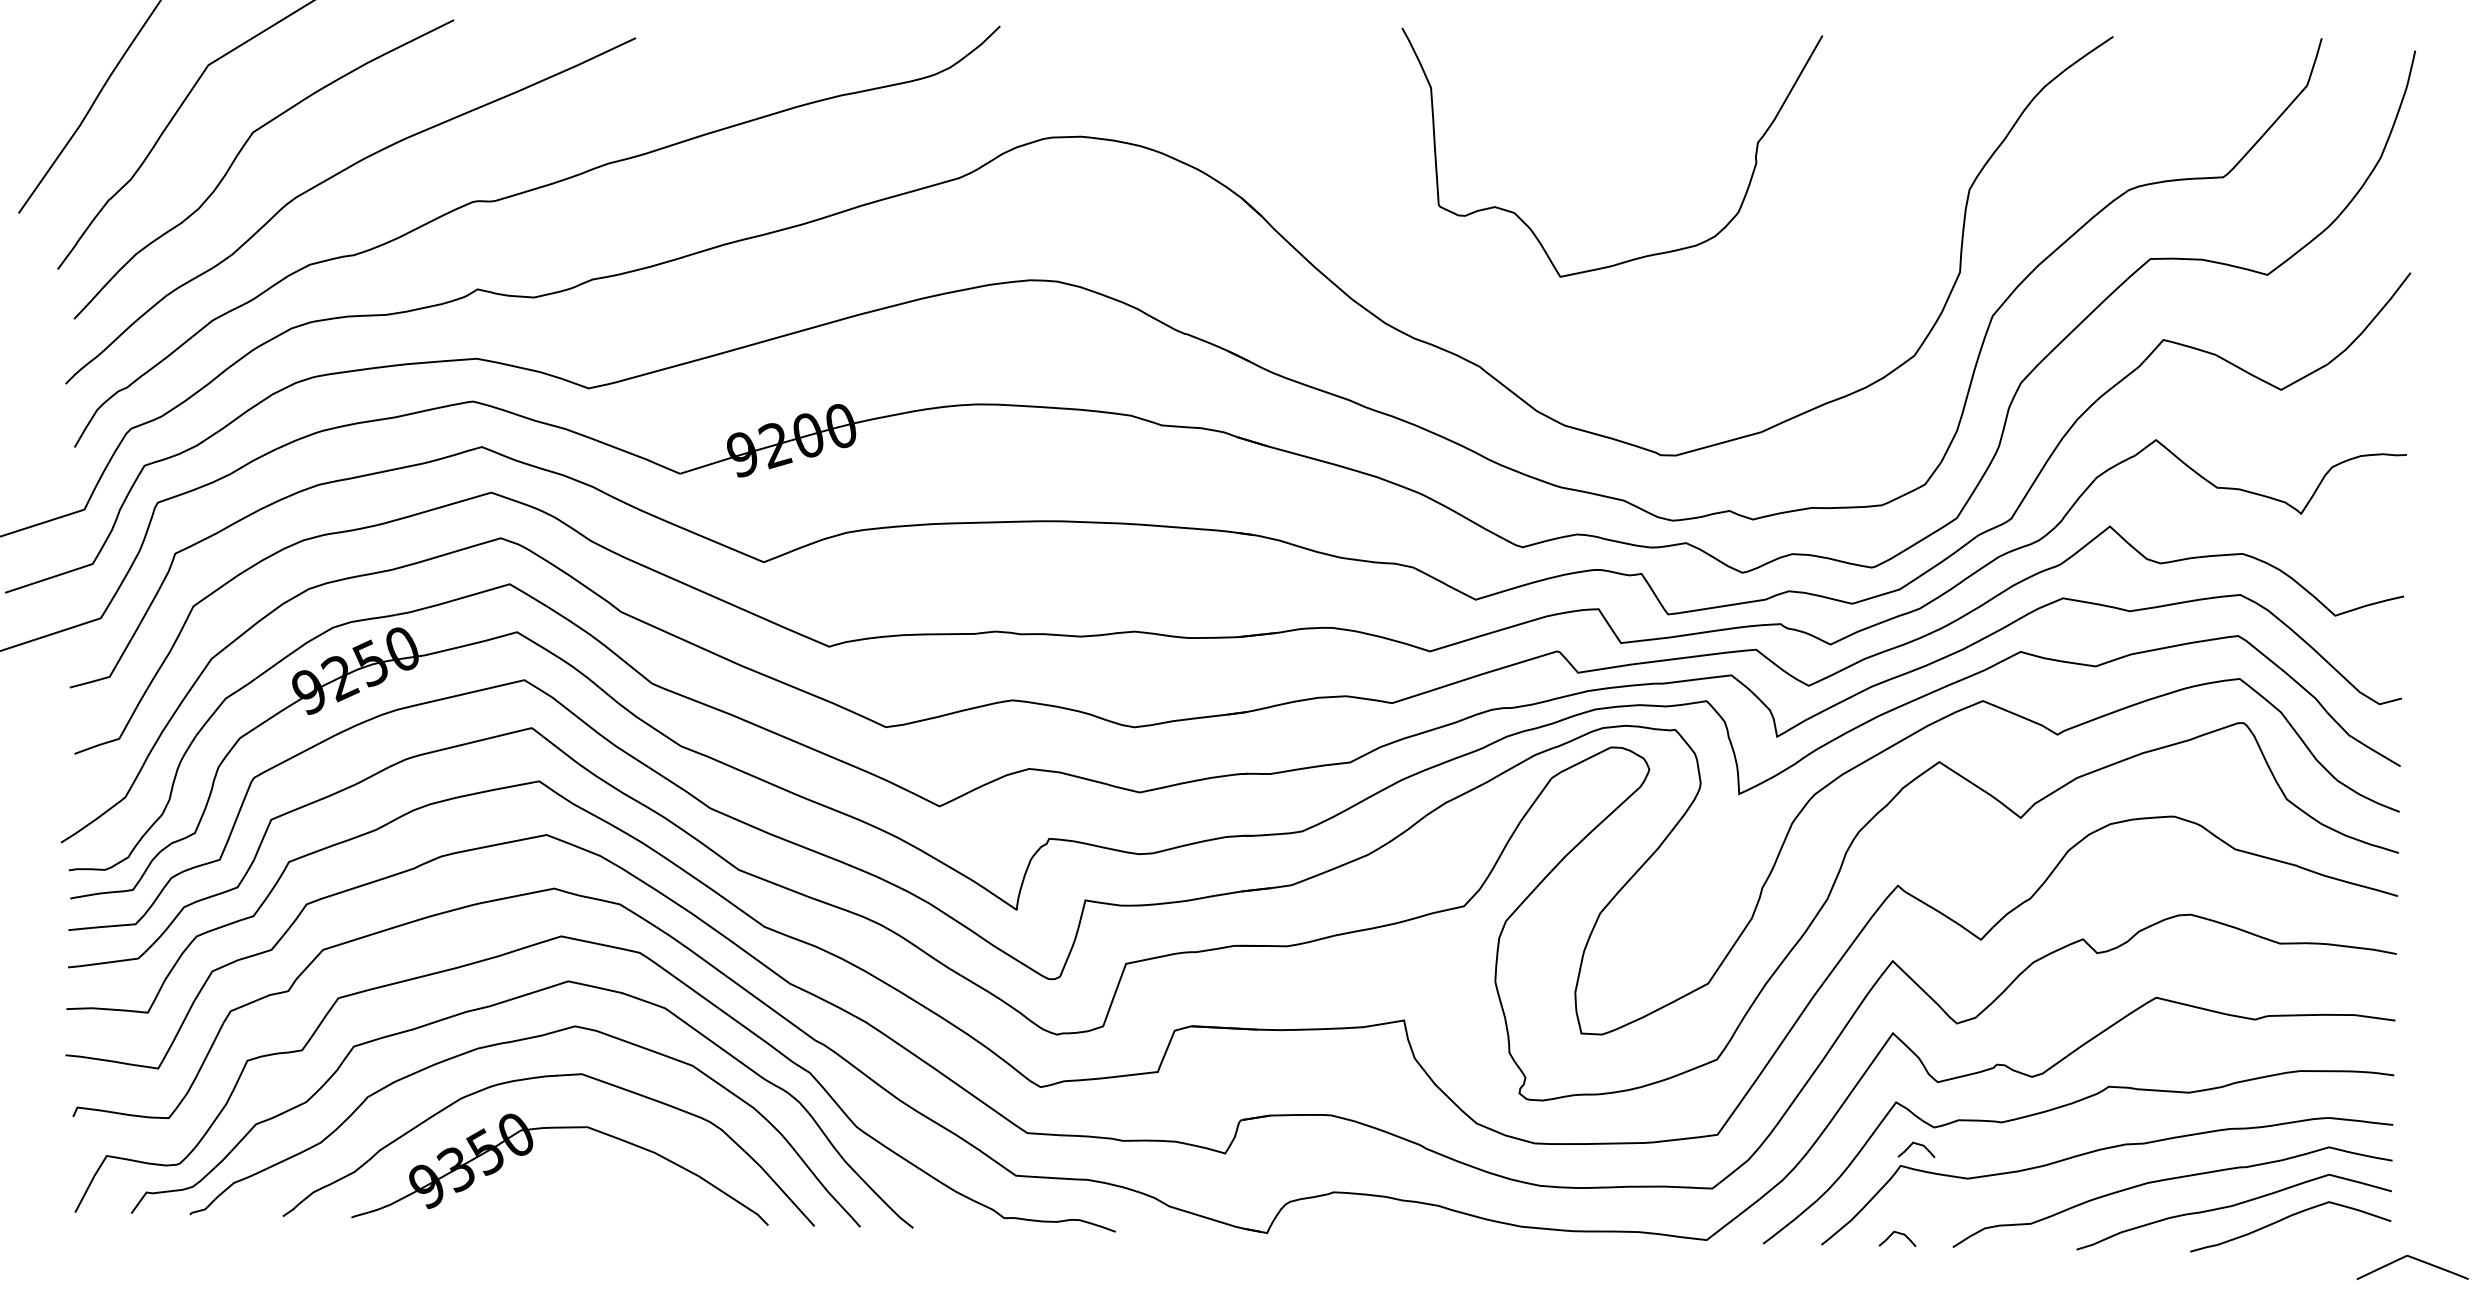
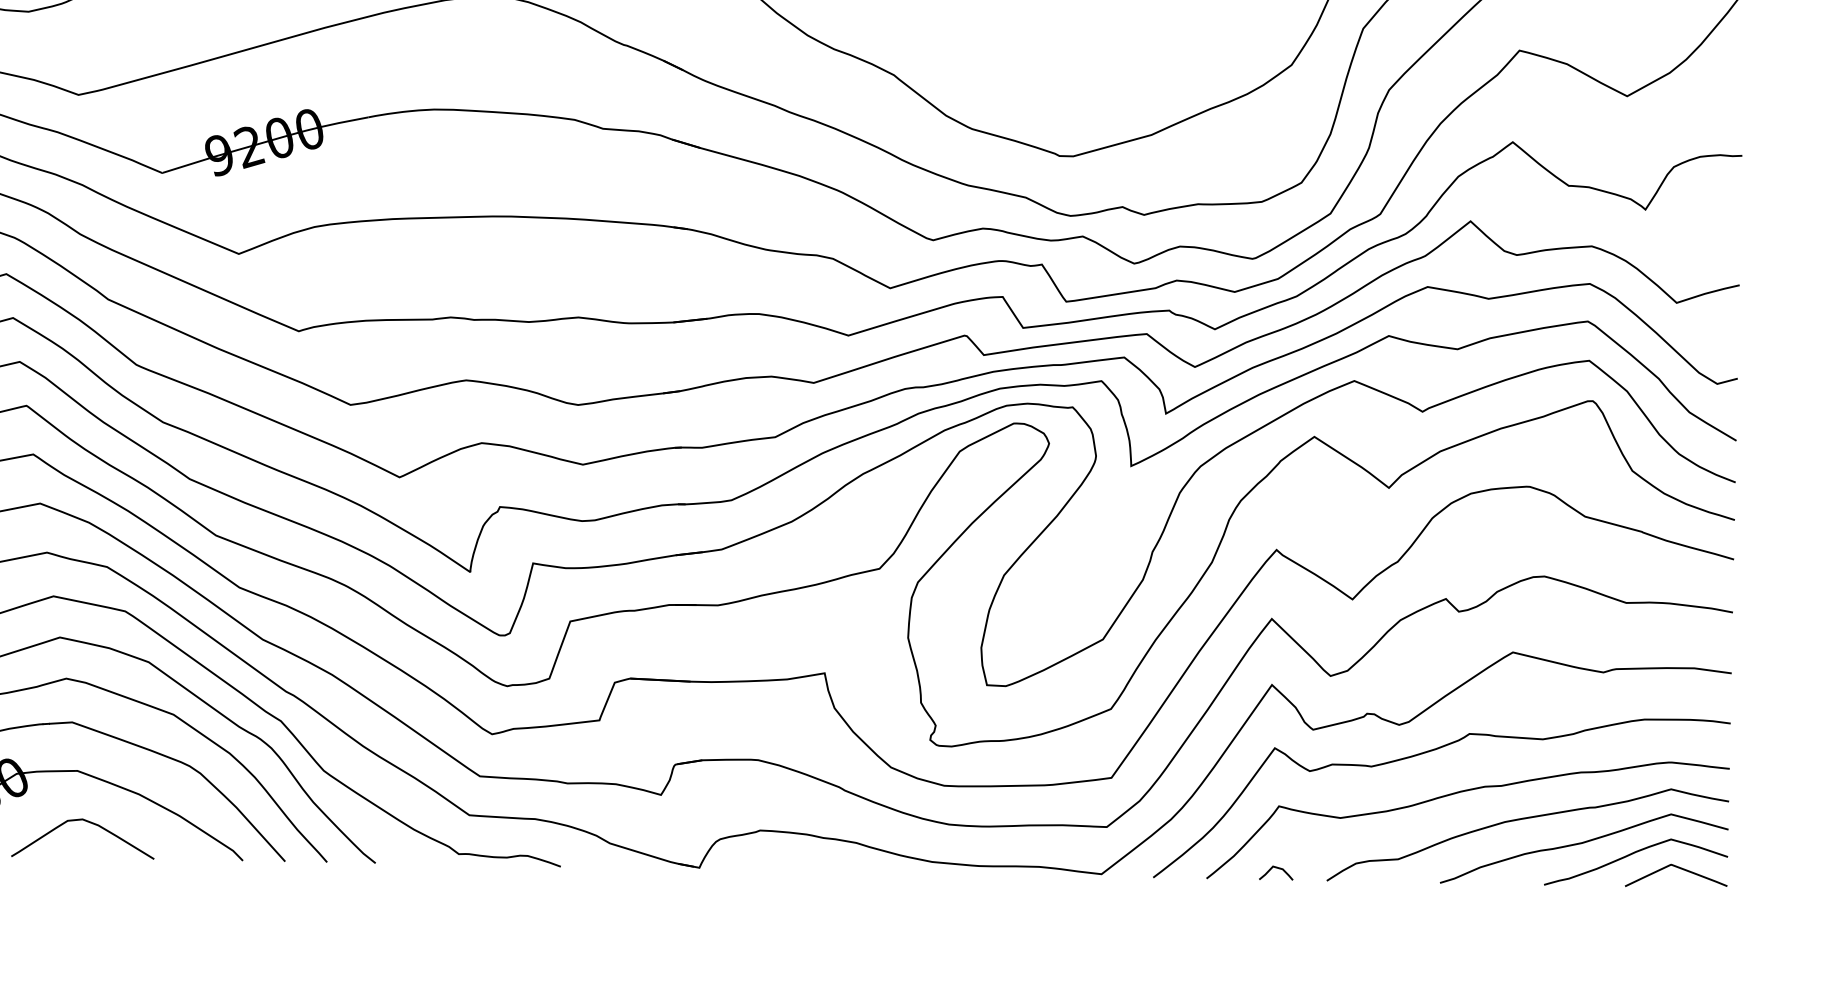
curve: (1918, 1145) -> (1295, 787), removed
curve: (598, 1183) -> (87, 822), added
curve: (2416, 1260) -> (1679, 869), moved

